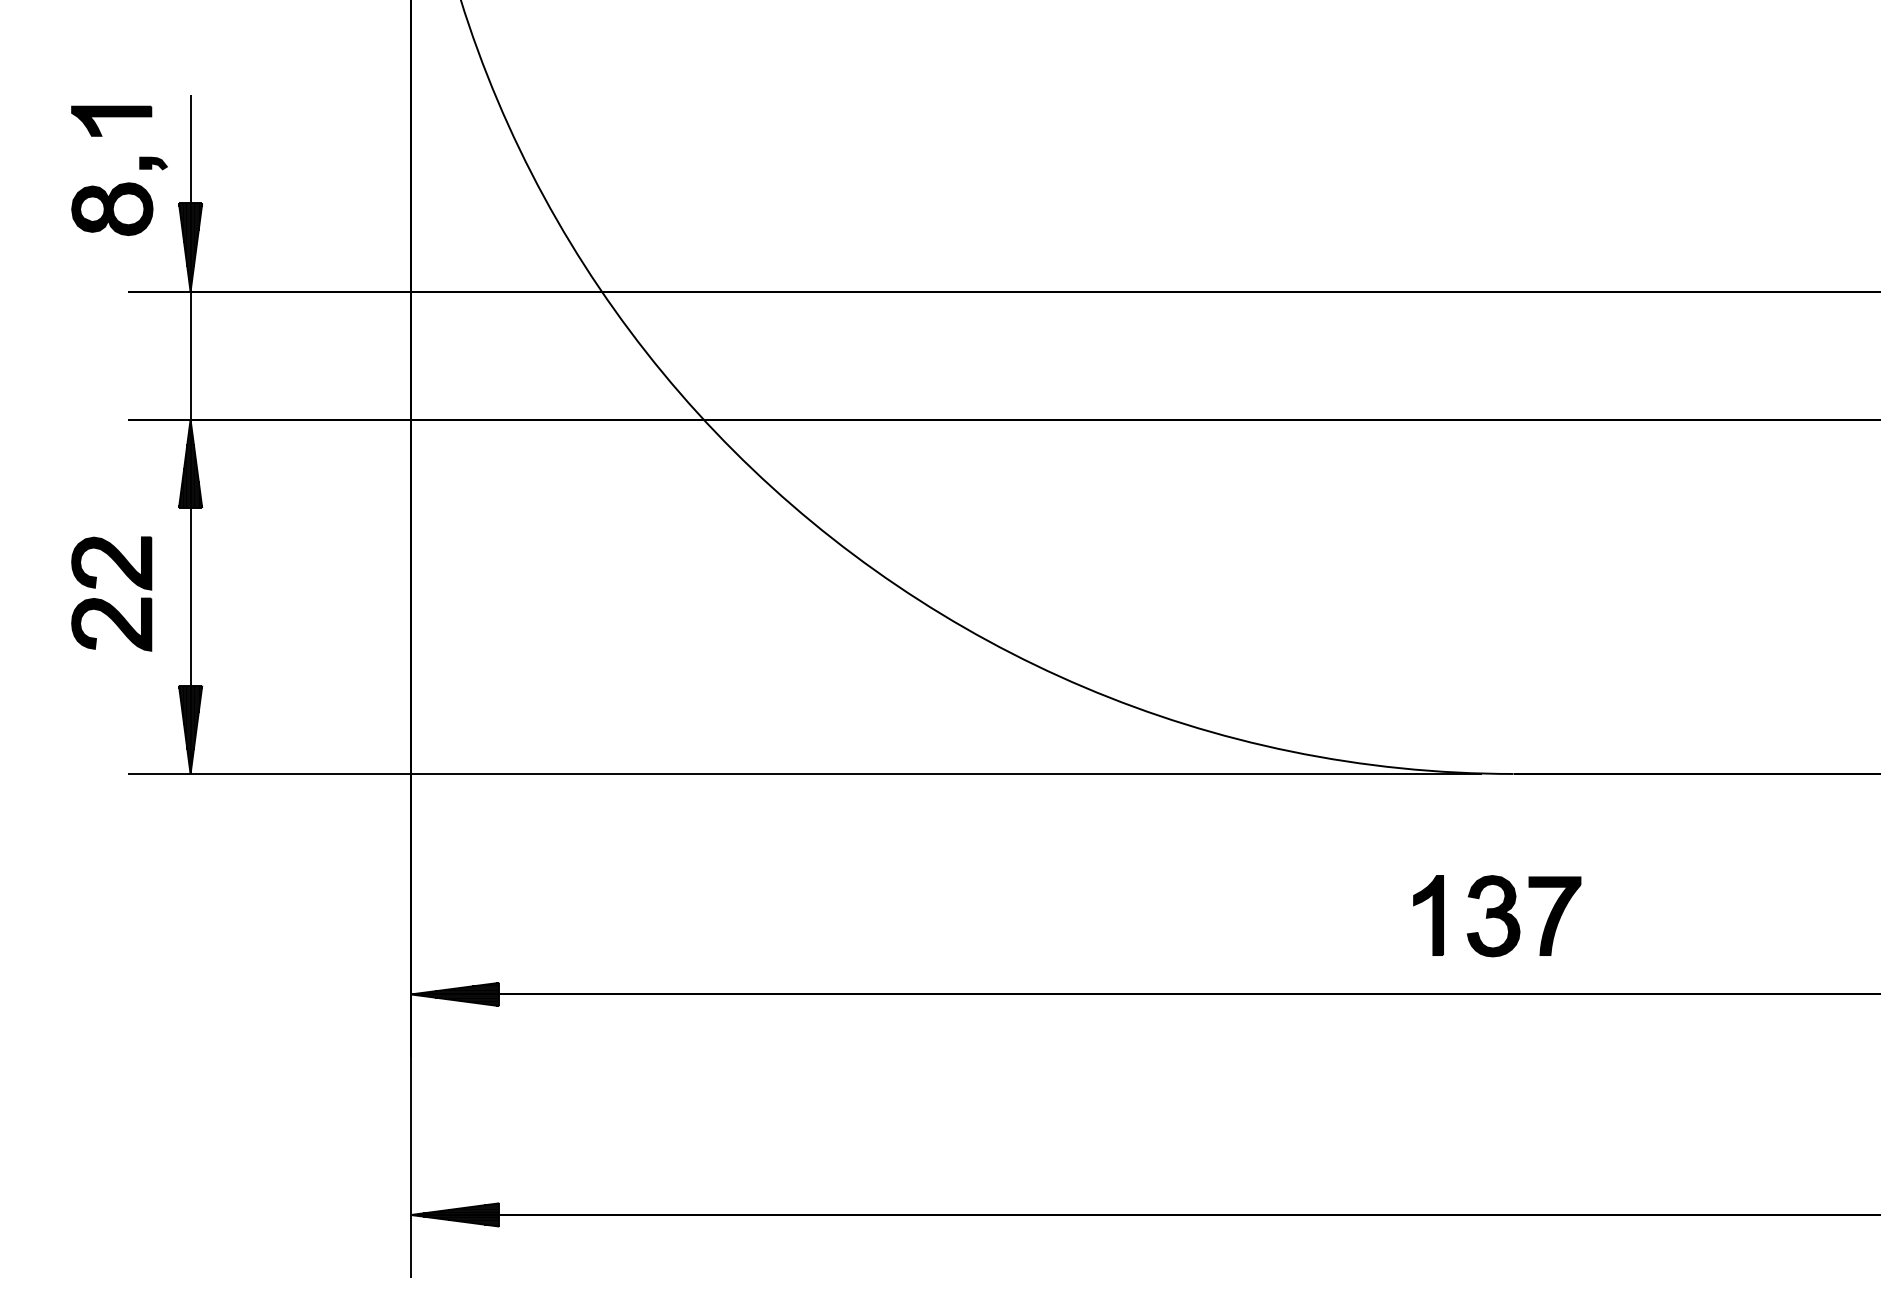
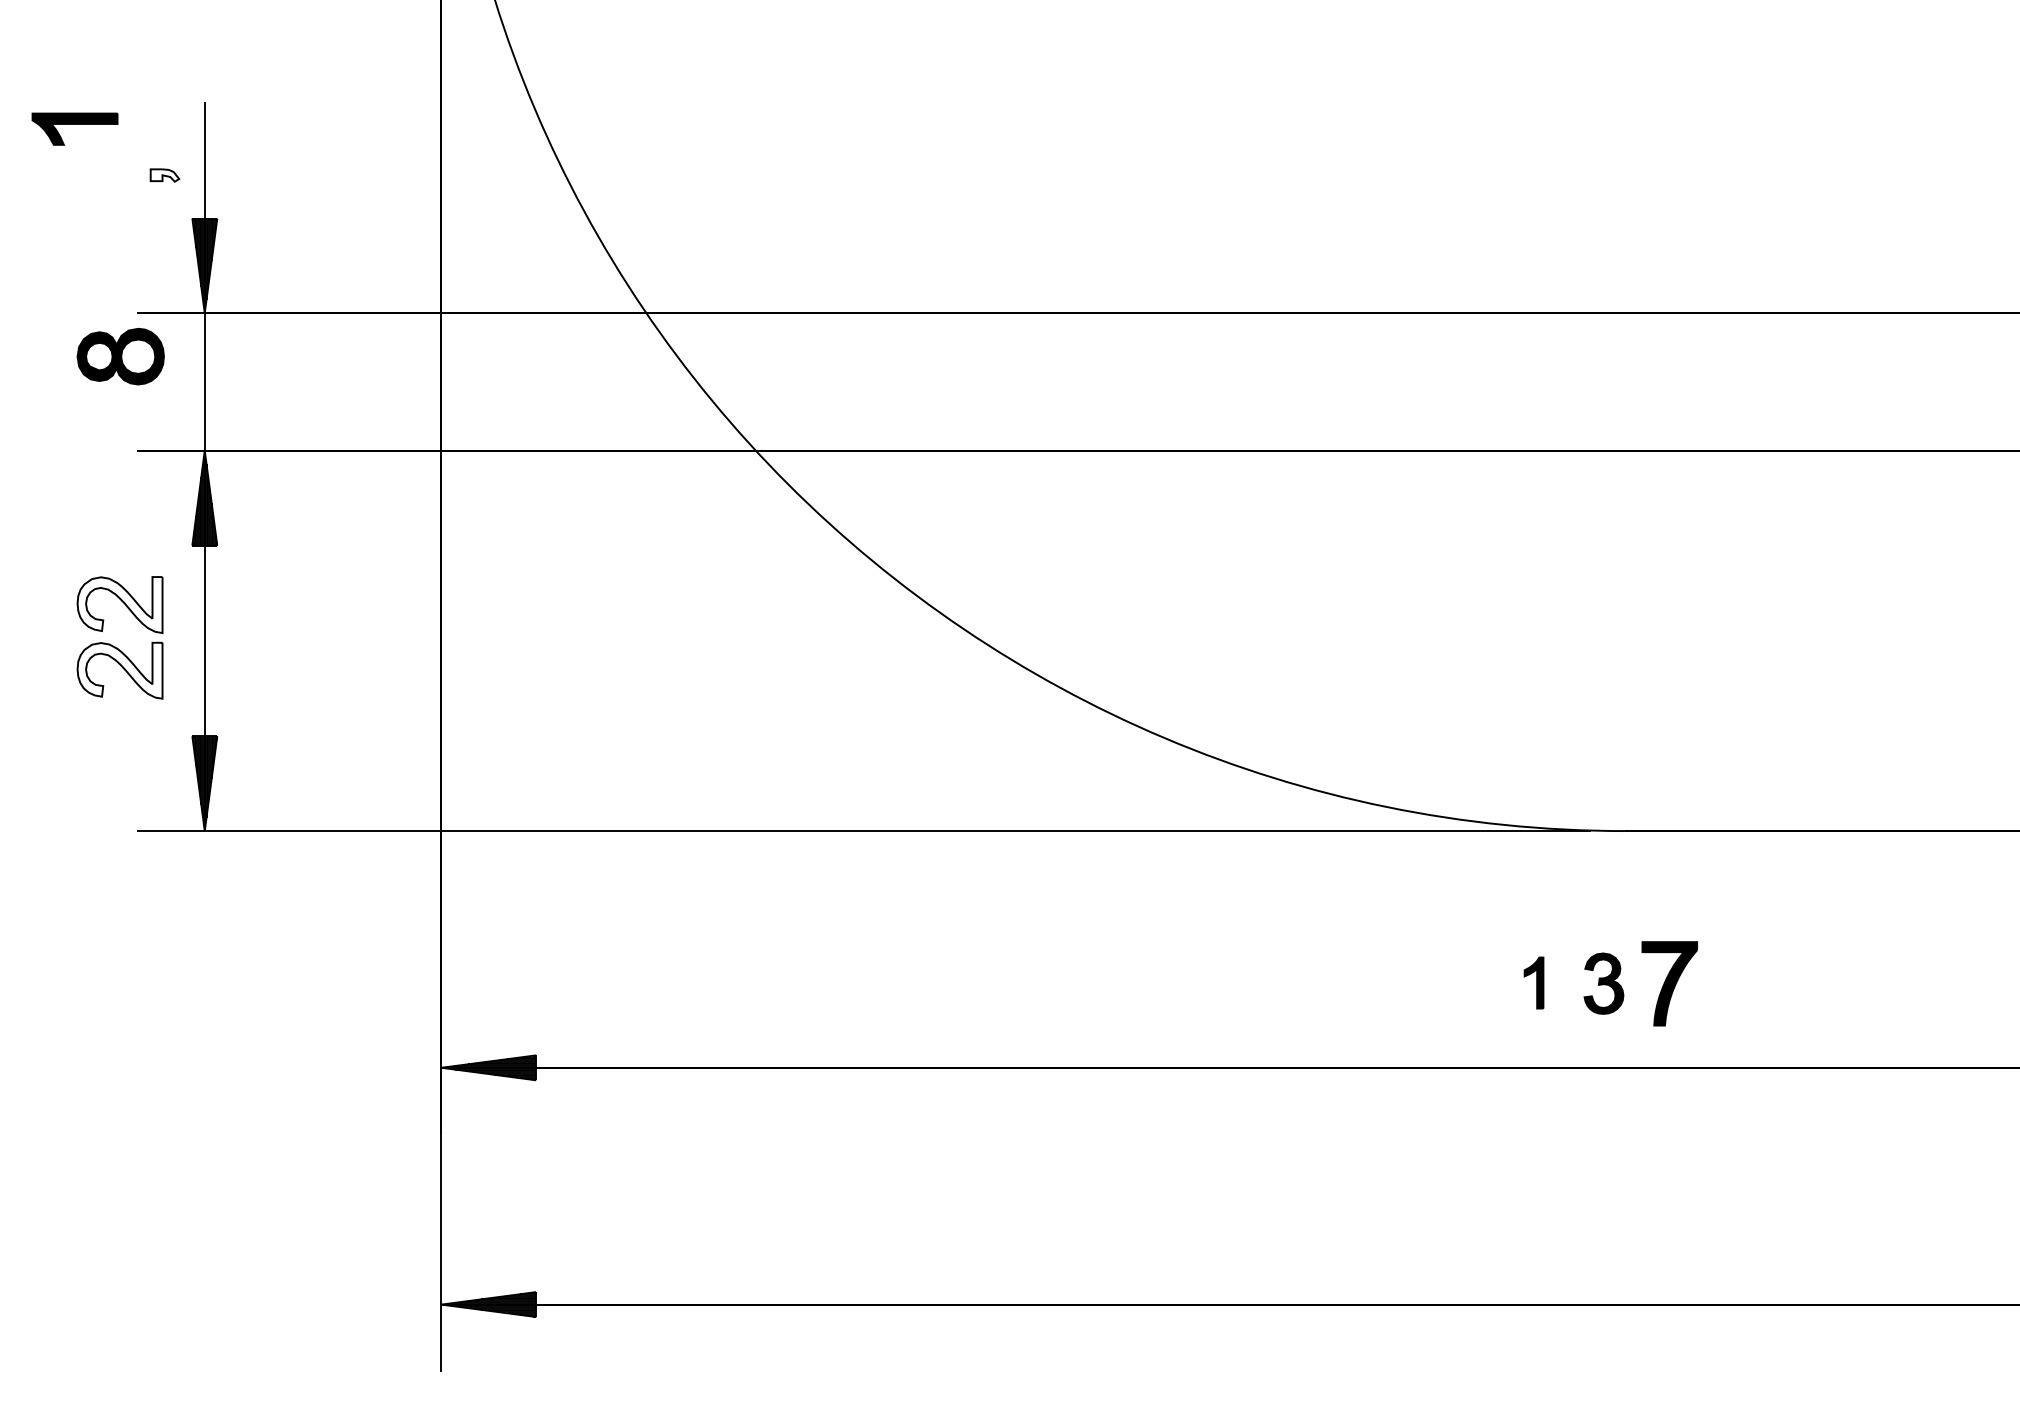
part: (111, 120) -> (74, 128), moved
fill: (153, 163) -> (164, 175), removed
part: (112, 209) -> (120, 356), moved
fill: (111, 563) -> (119, 605), removed
fill: (111, 624) -> (119, 670), removed
part: (1428, 915) -> (1533, 982), size x0.6
part: (1493, 915) -> (1603, 983), size x0.7

